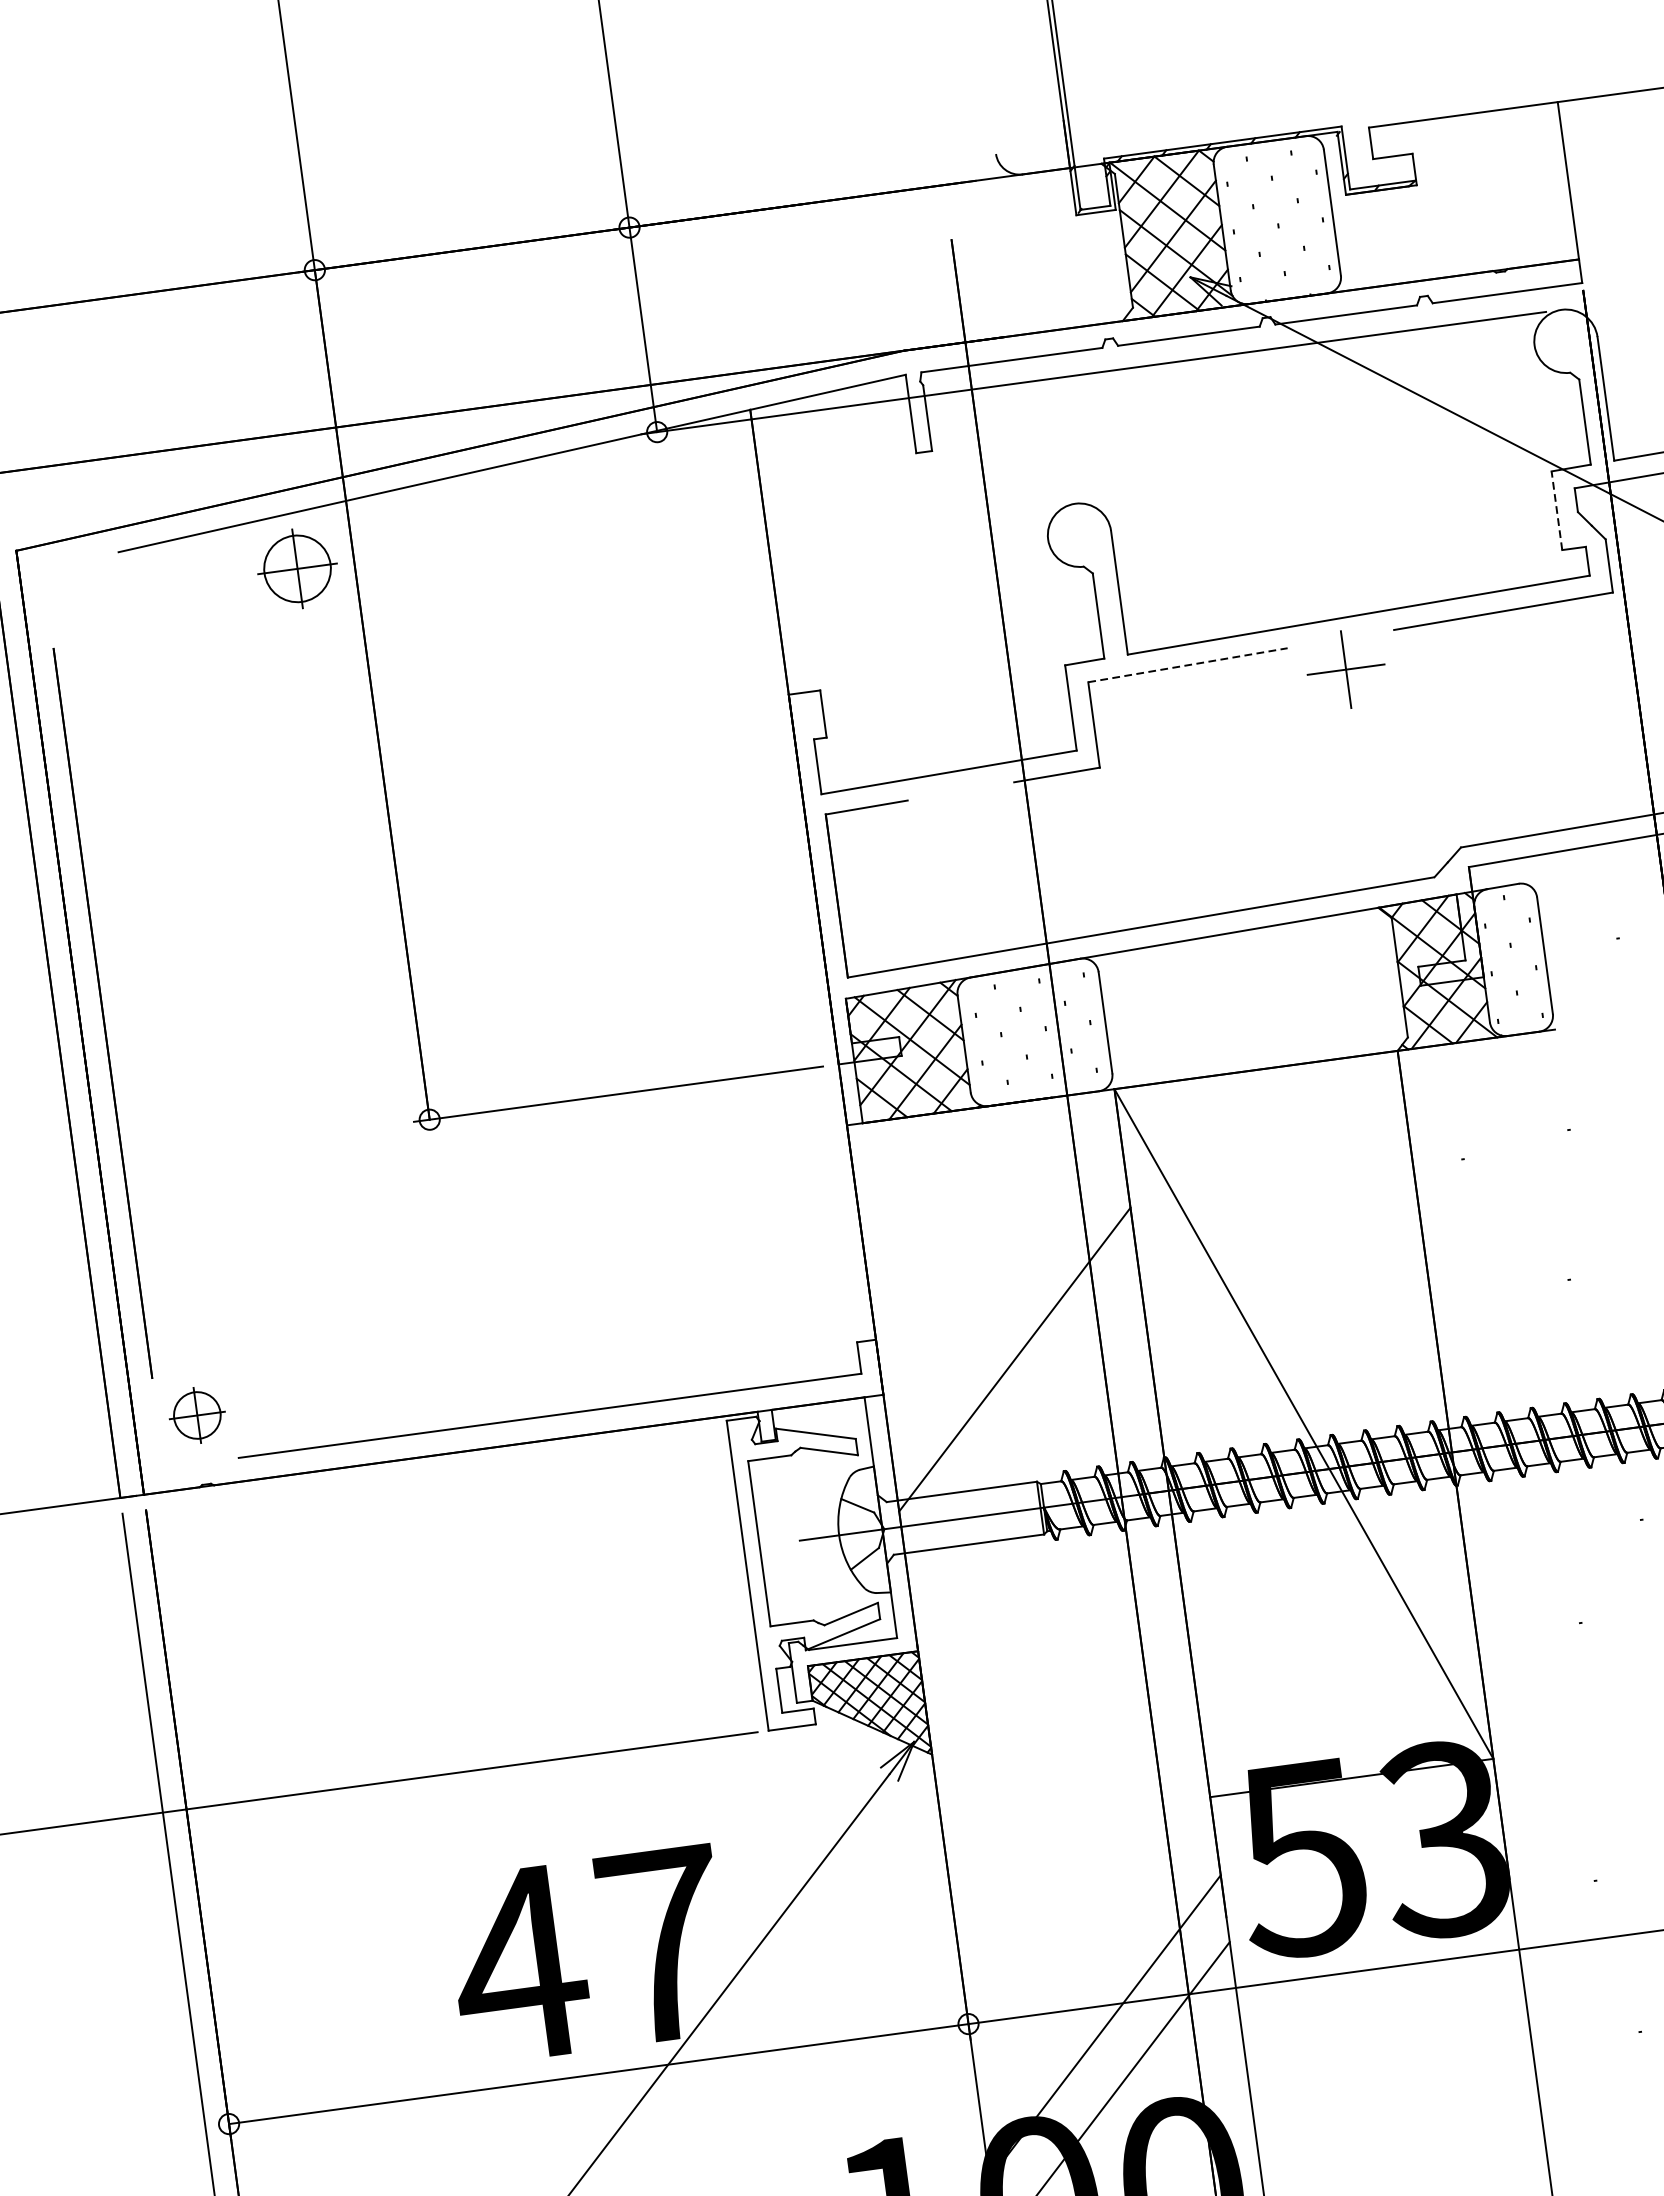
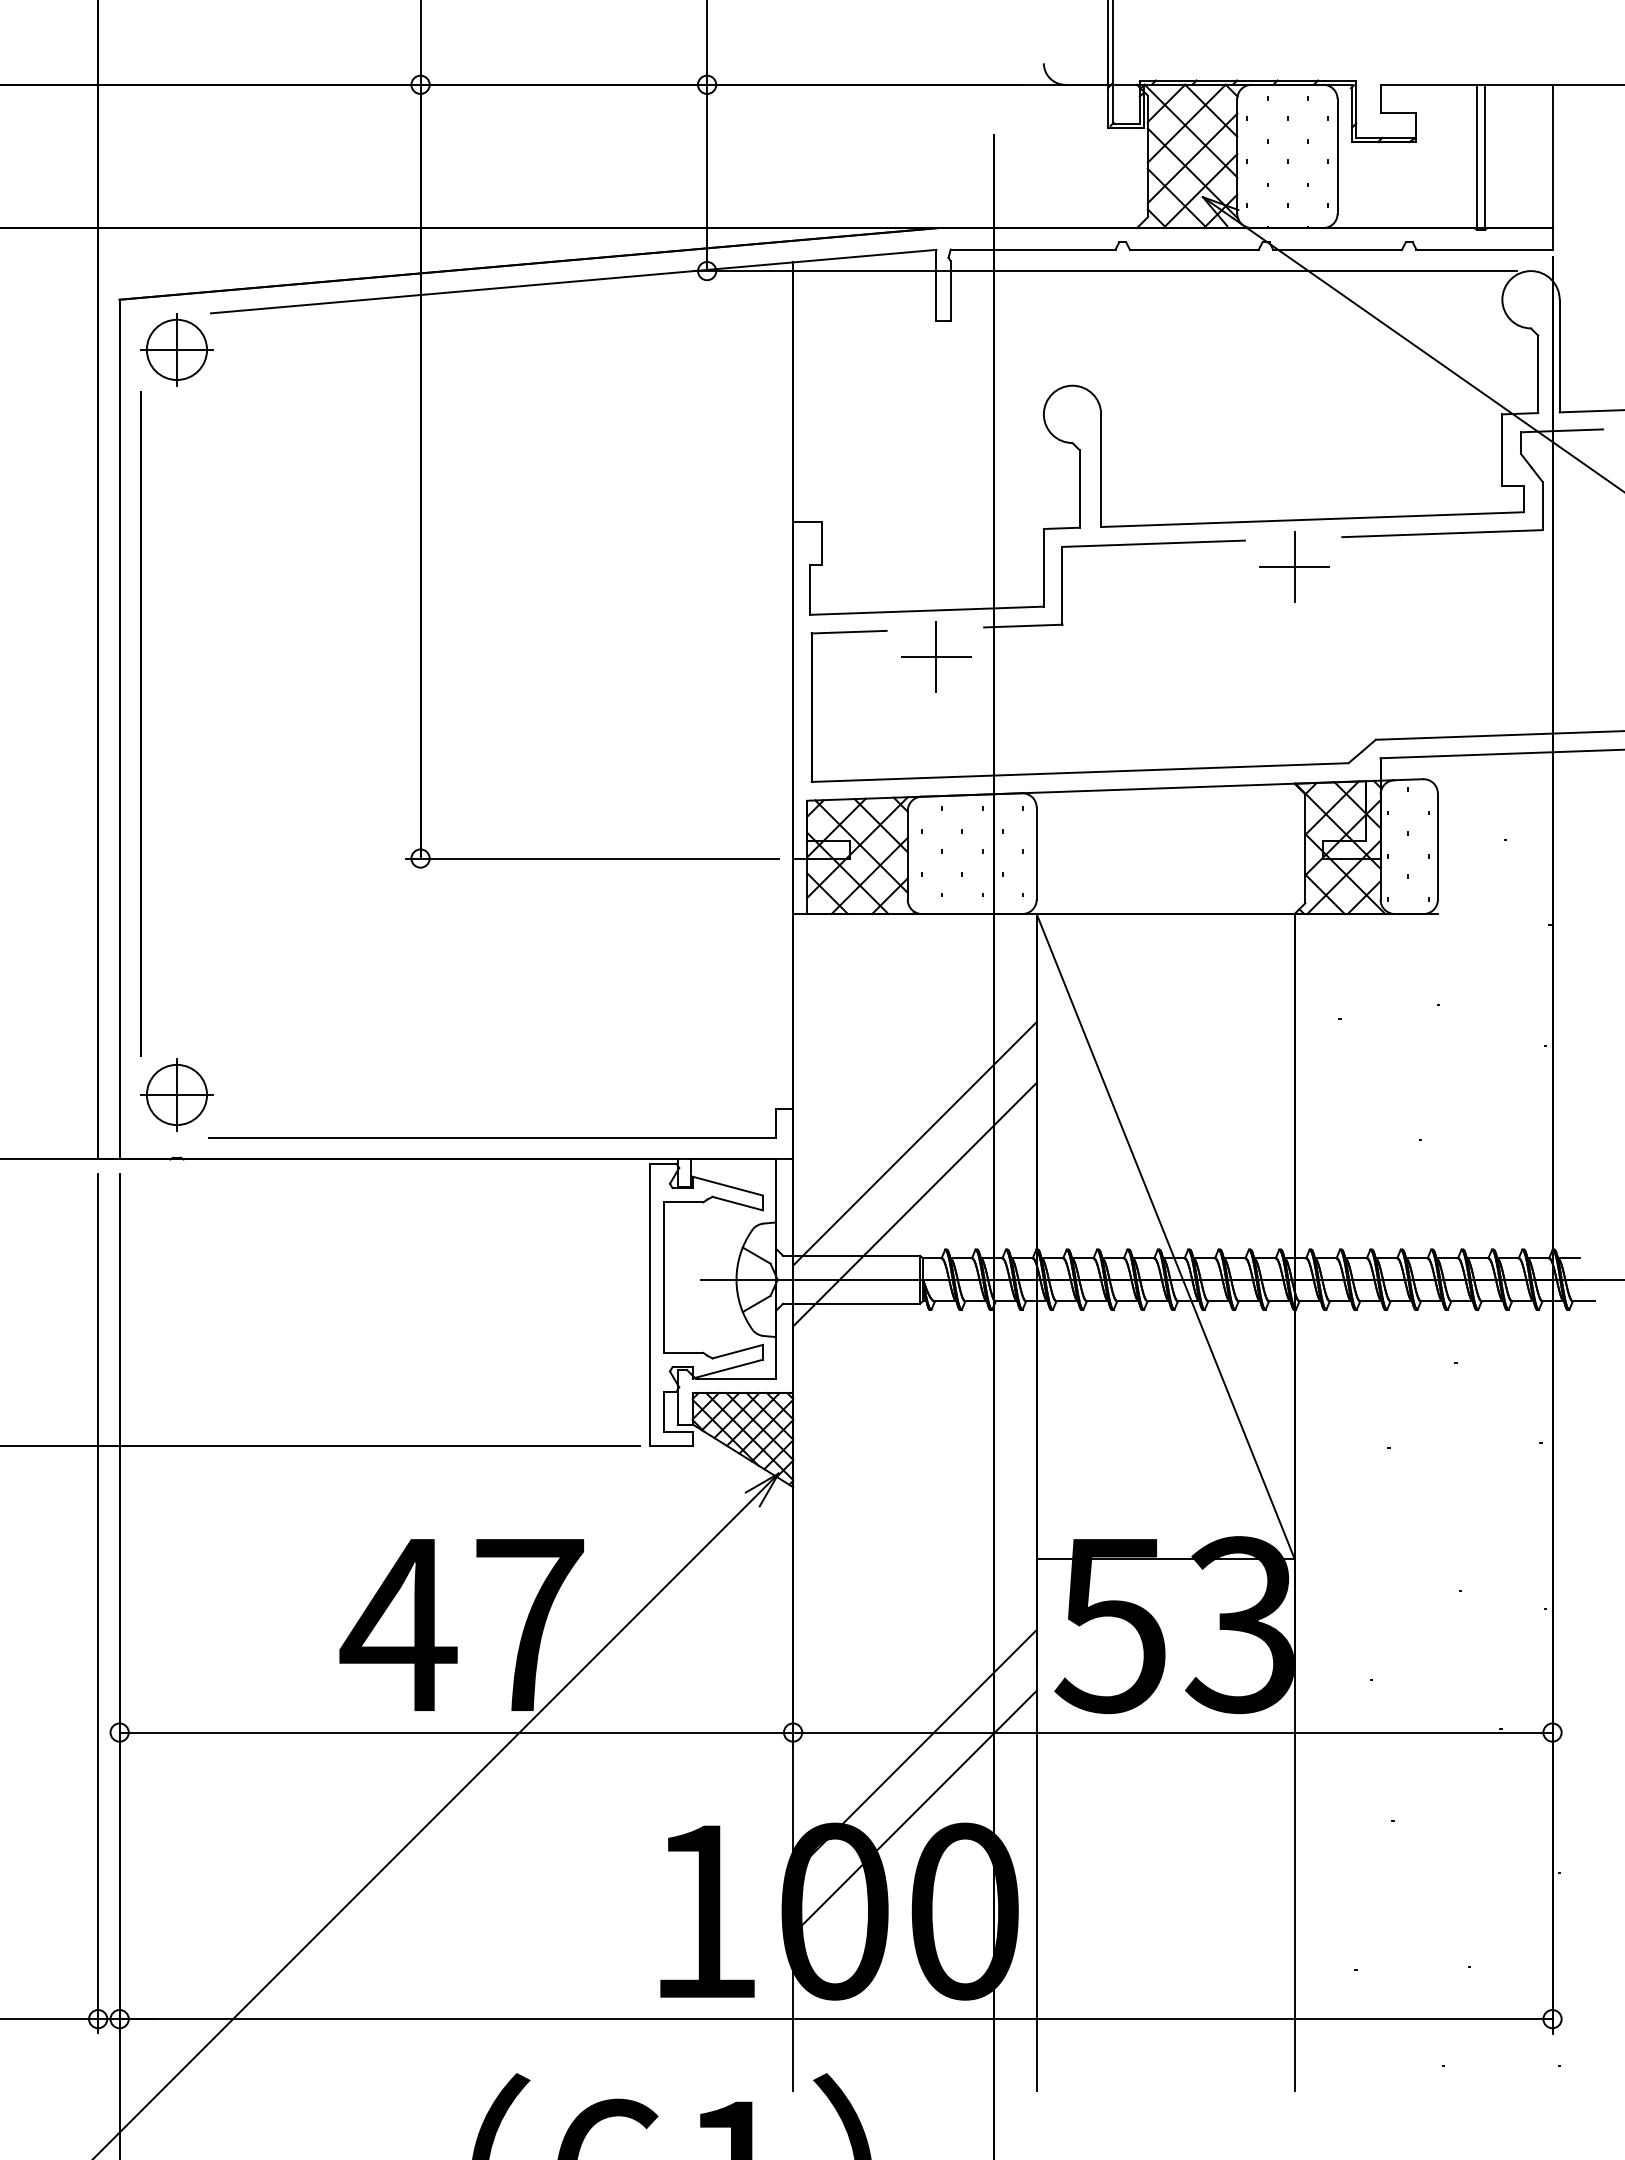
line: (1494, 190) -> (1485, 156), added
line: (1484, 192) -> (1476, 156), added
line: (1557, 511) -> (1502, 450), dashed -> solid
part: (296, 568) -> (176, 349), moved
line: (1188, 664) -> (1154, 543), dashed -> solid
part: (966, 821) -> (936, 656), added
part: (196, 1415) -> (176, 1094), size x1.43
line: (1023, 1426) -> (914, 1204), added

